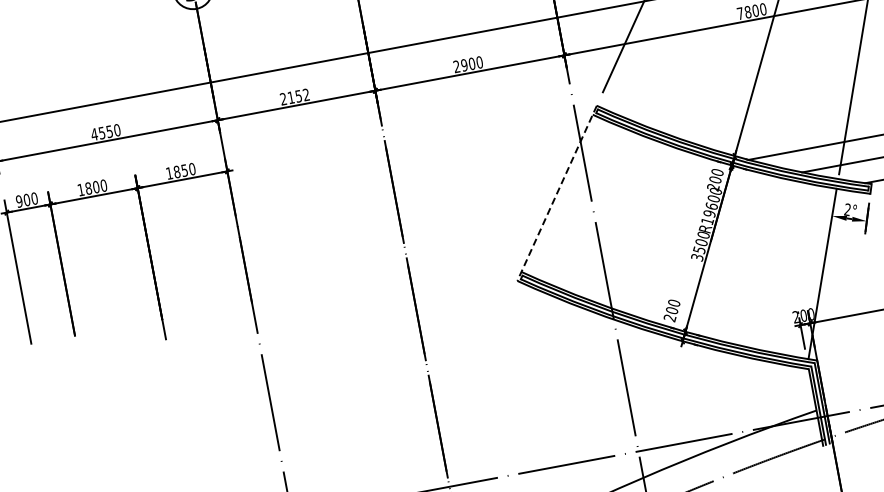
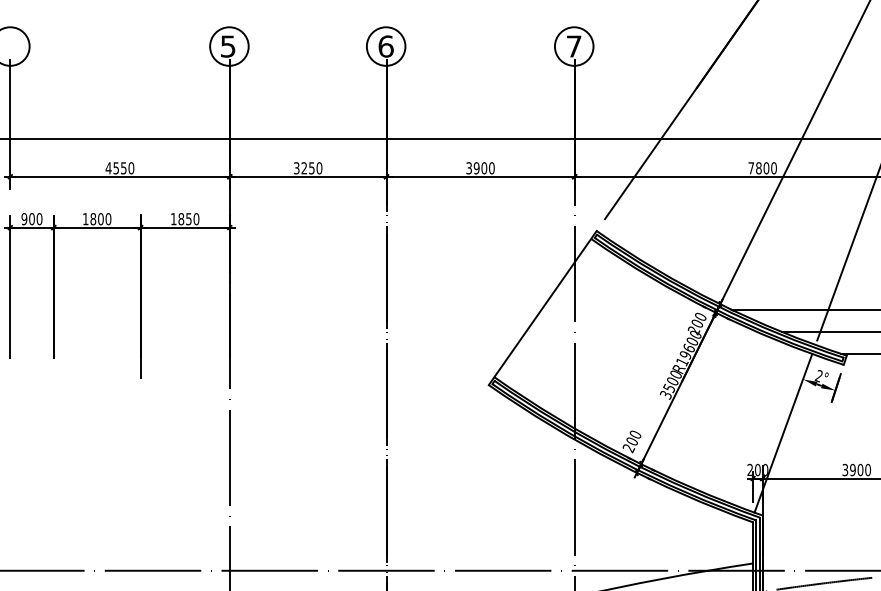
text: (456, 67) -> (468, 168), 2900 -> 3900
text: (295, 97) -> (308, 168), 2152 -> 3250
line: (556, 193) -> (542, 308), dashed -> solid

